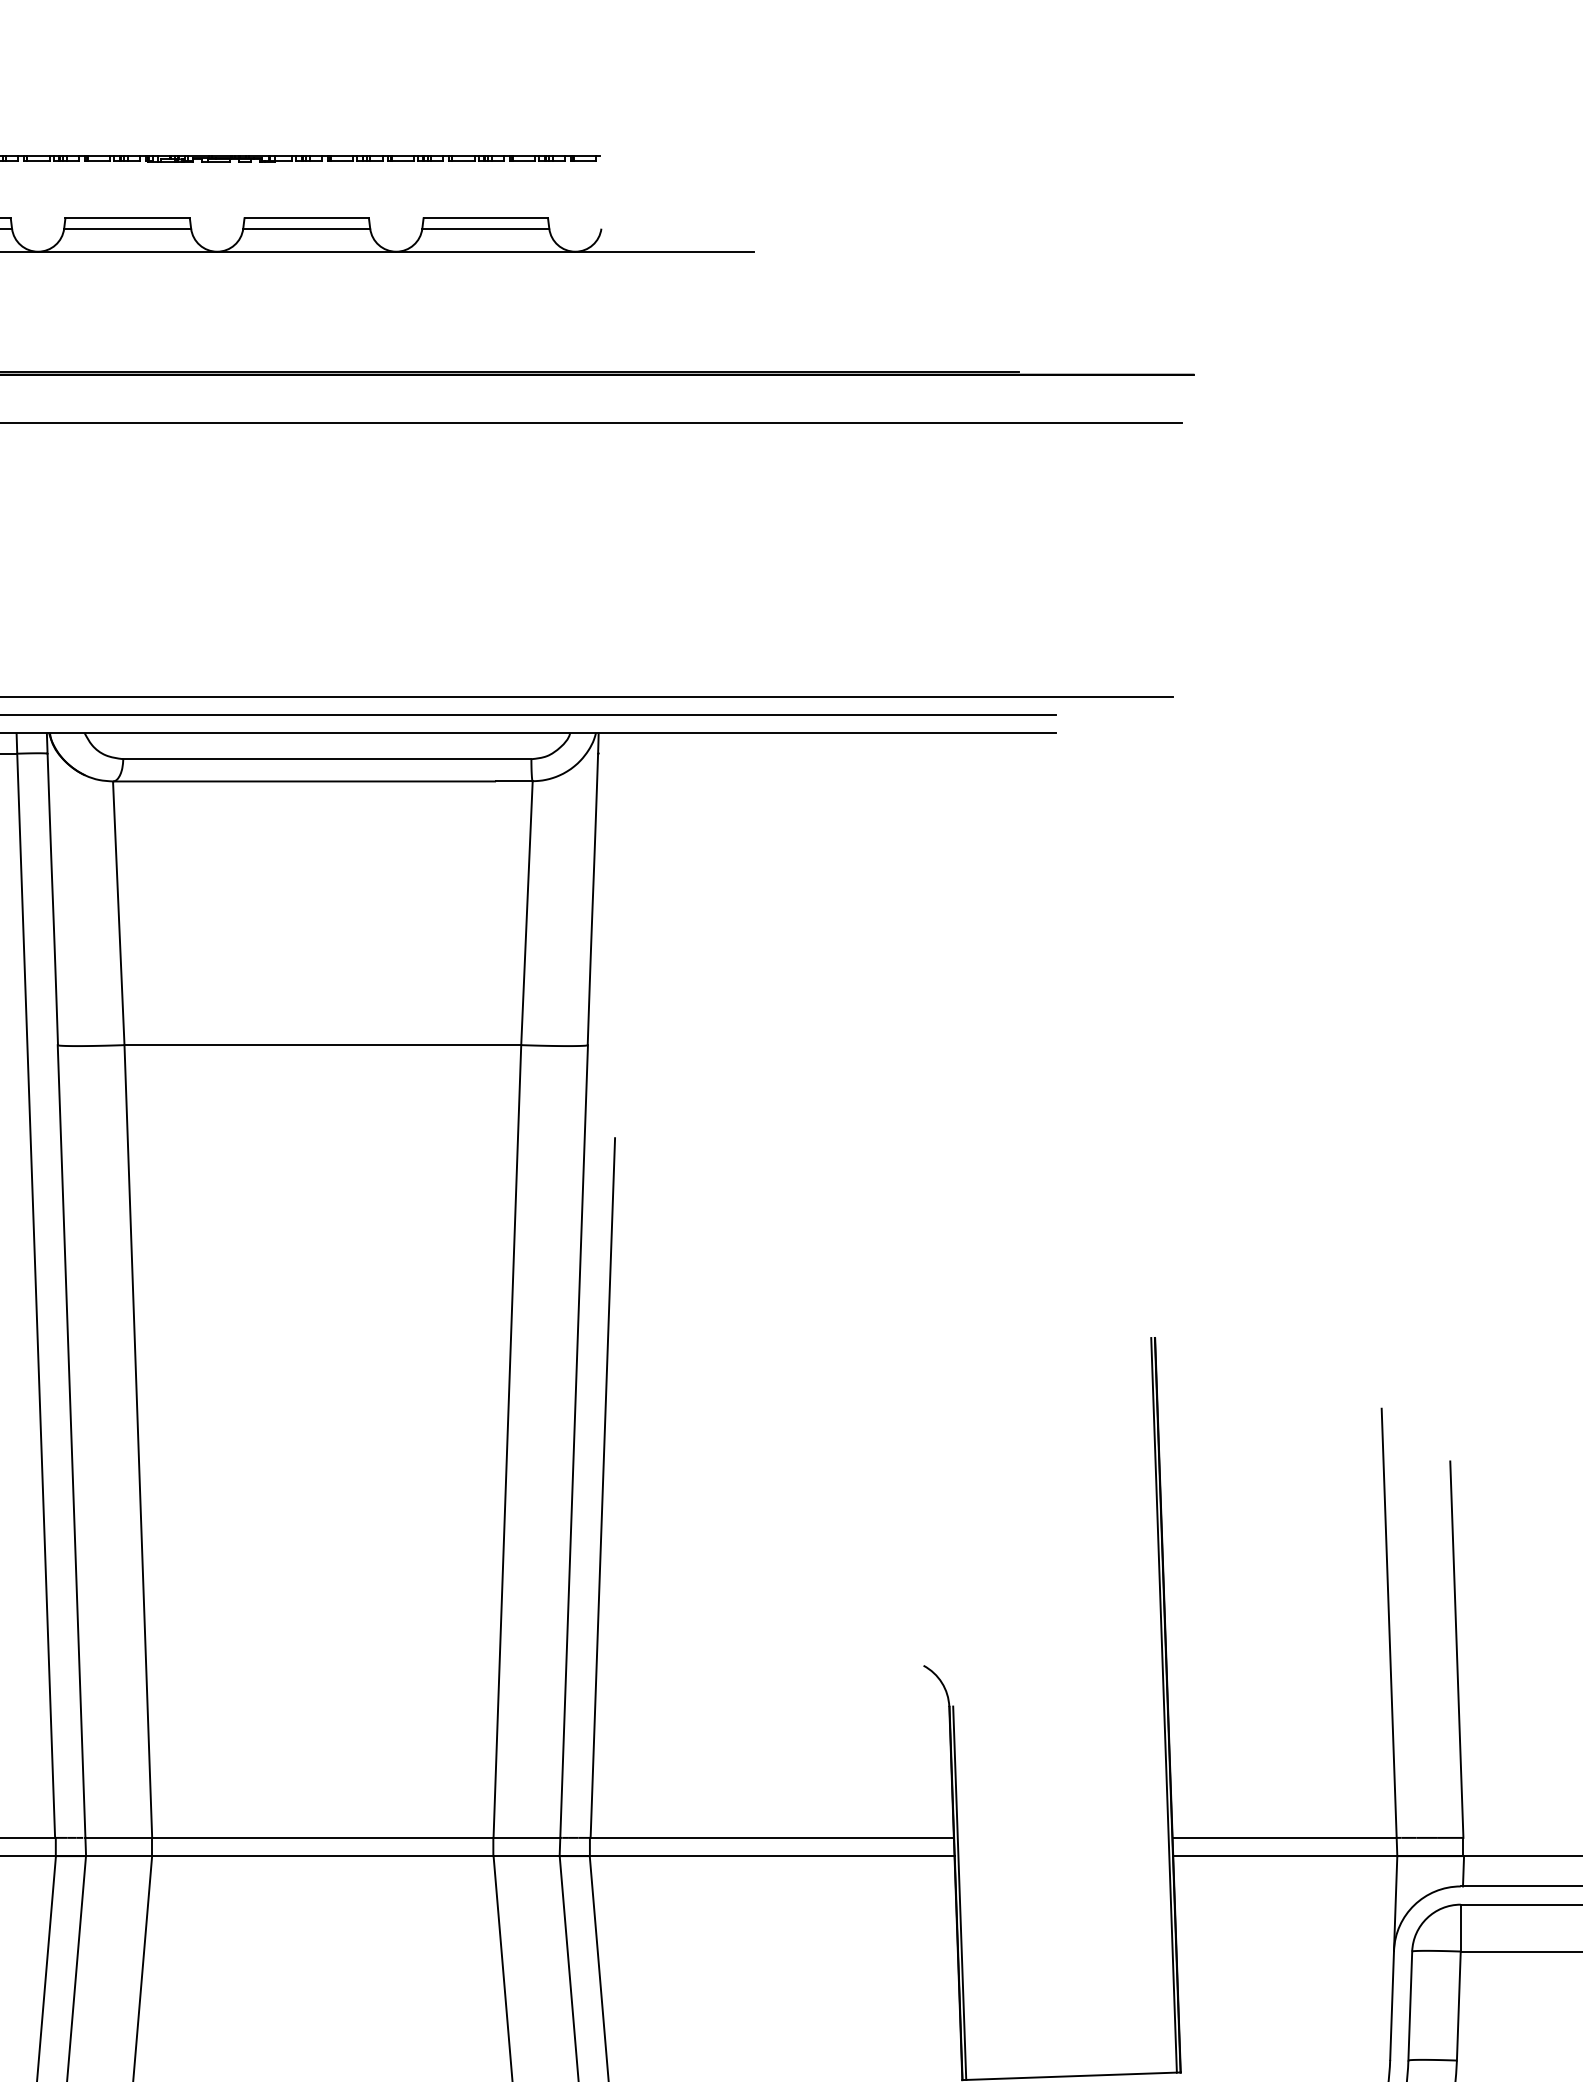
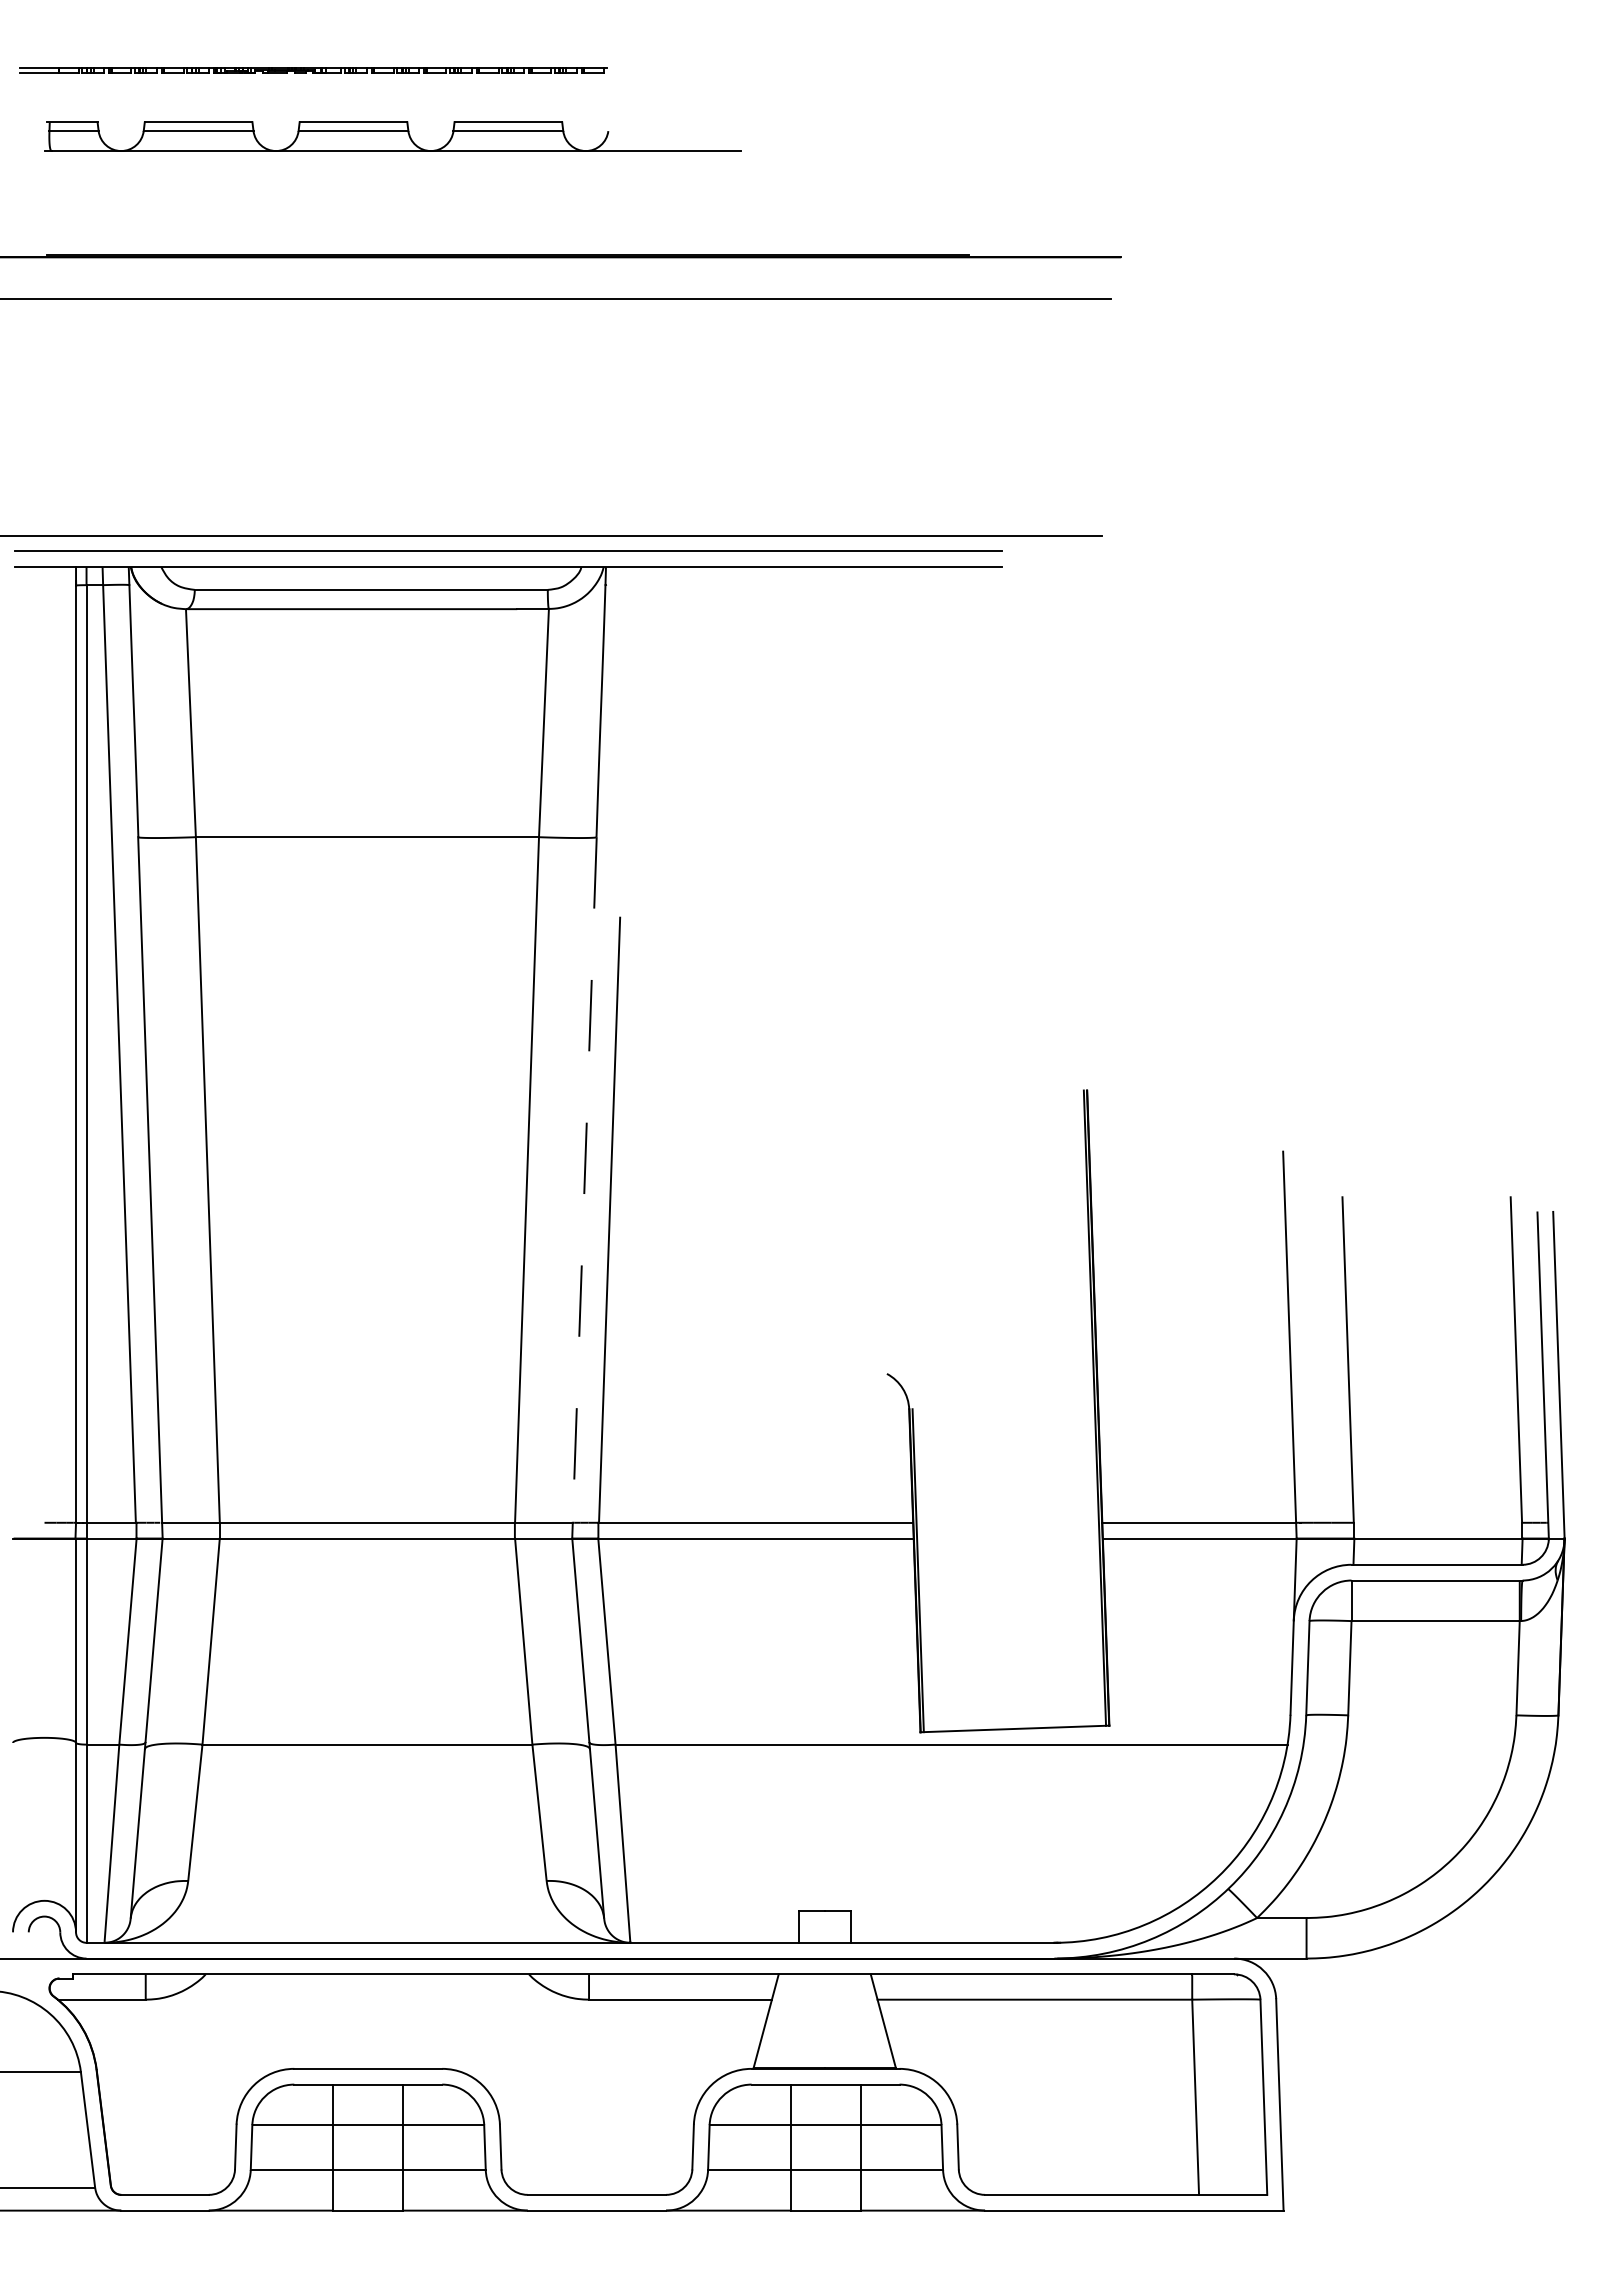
line: (573, 1442) -> (584, 1180), solid -> dashed

